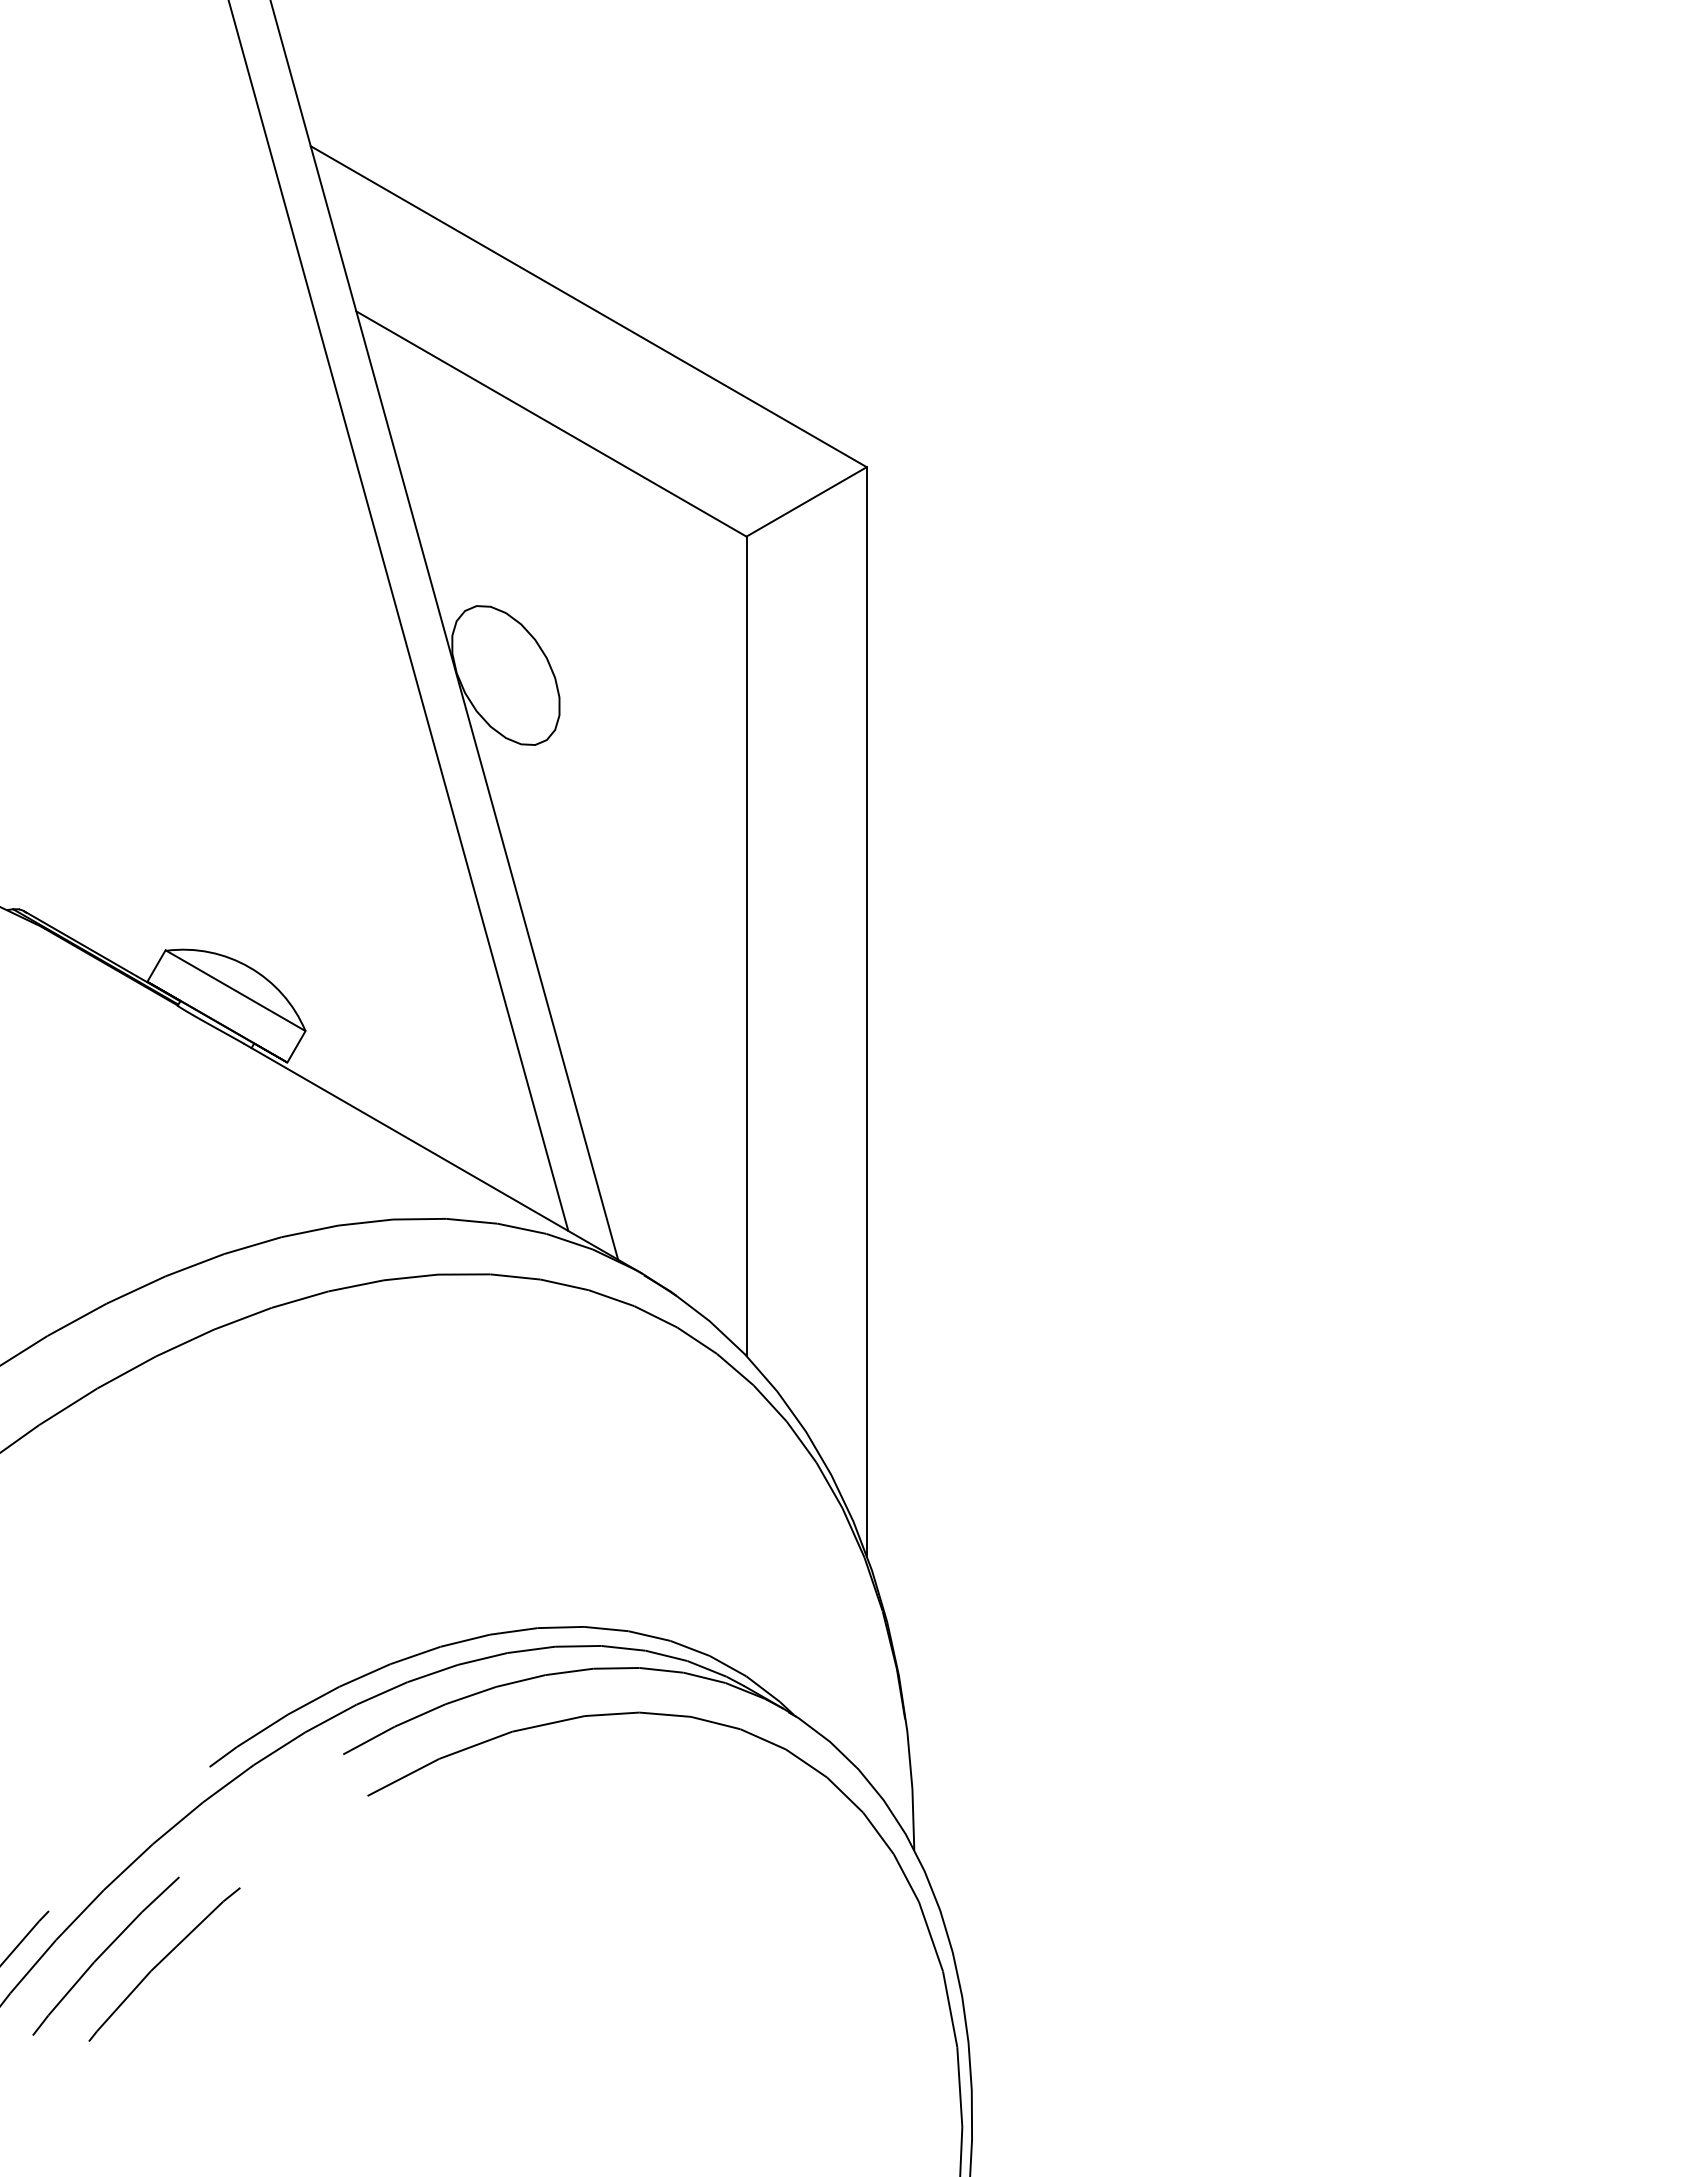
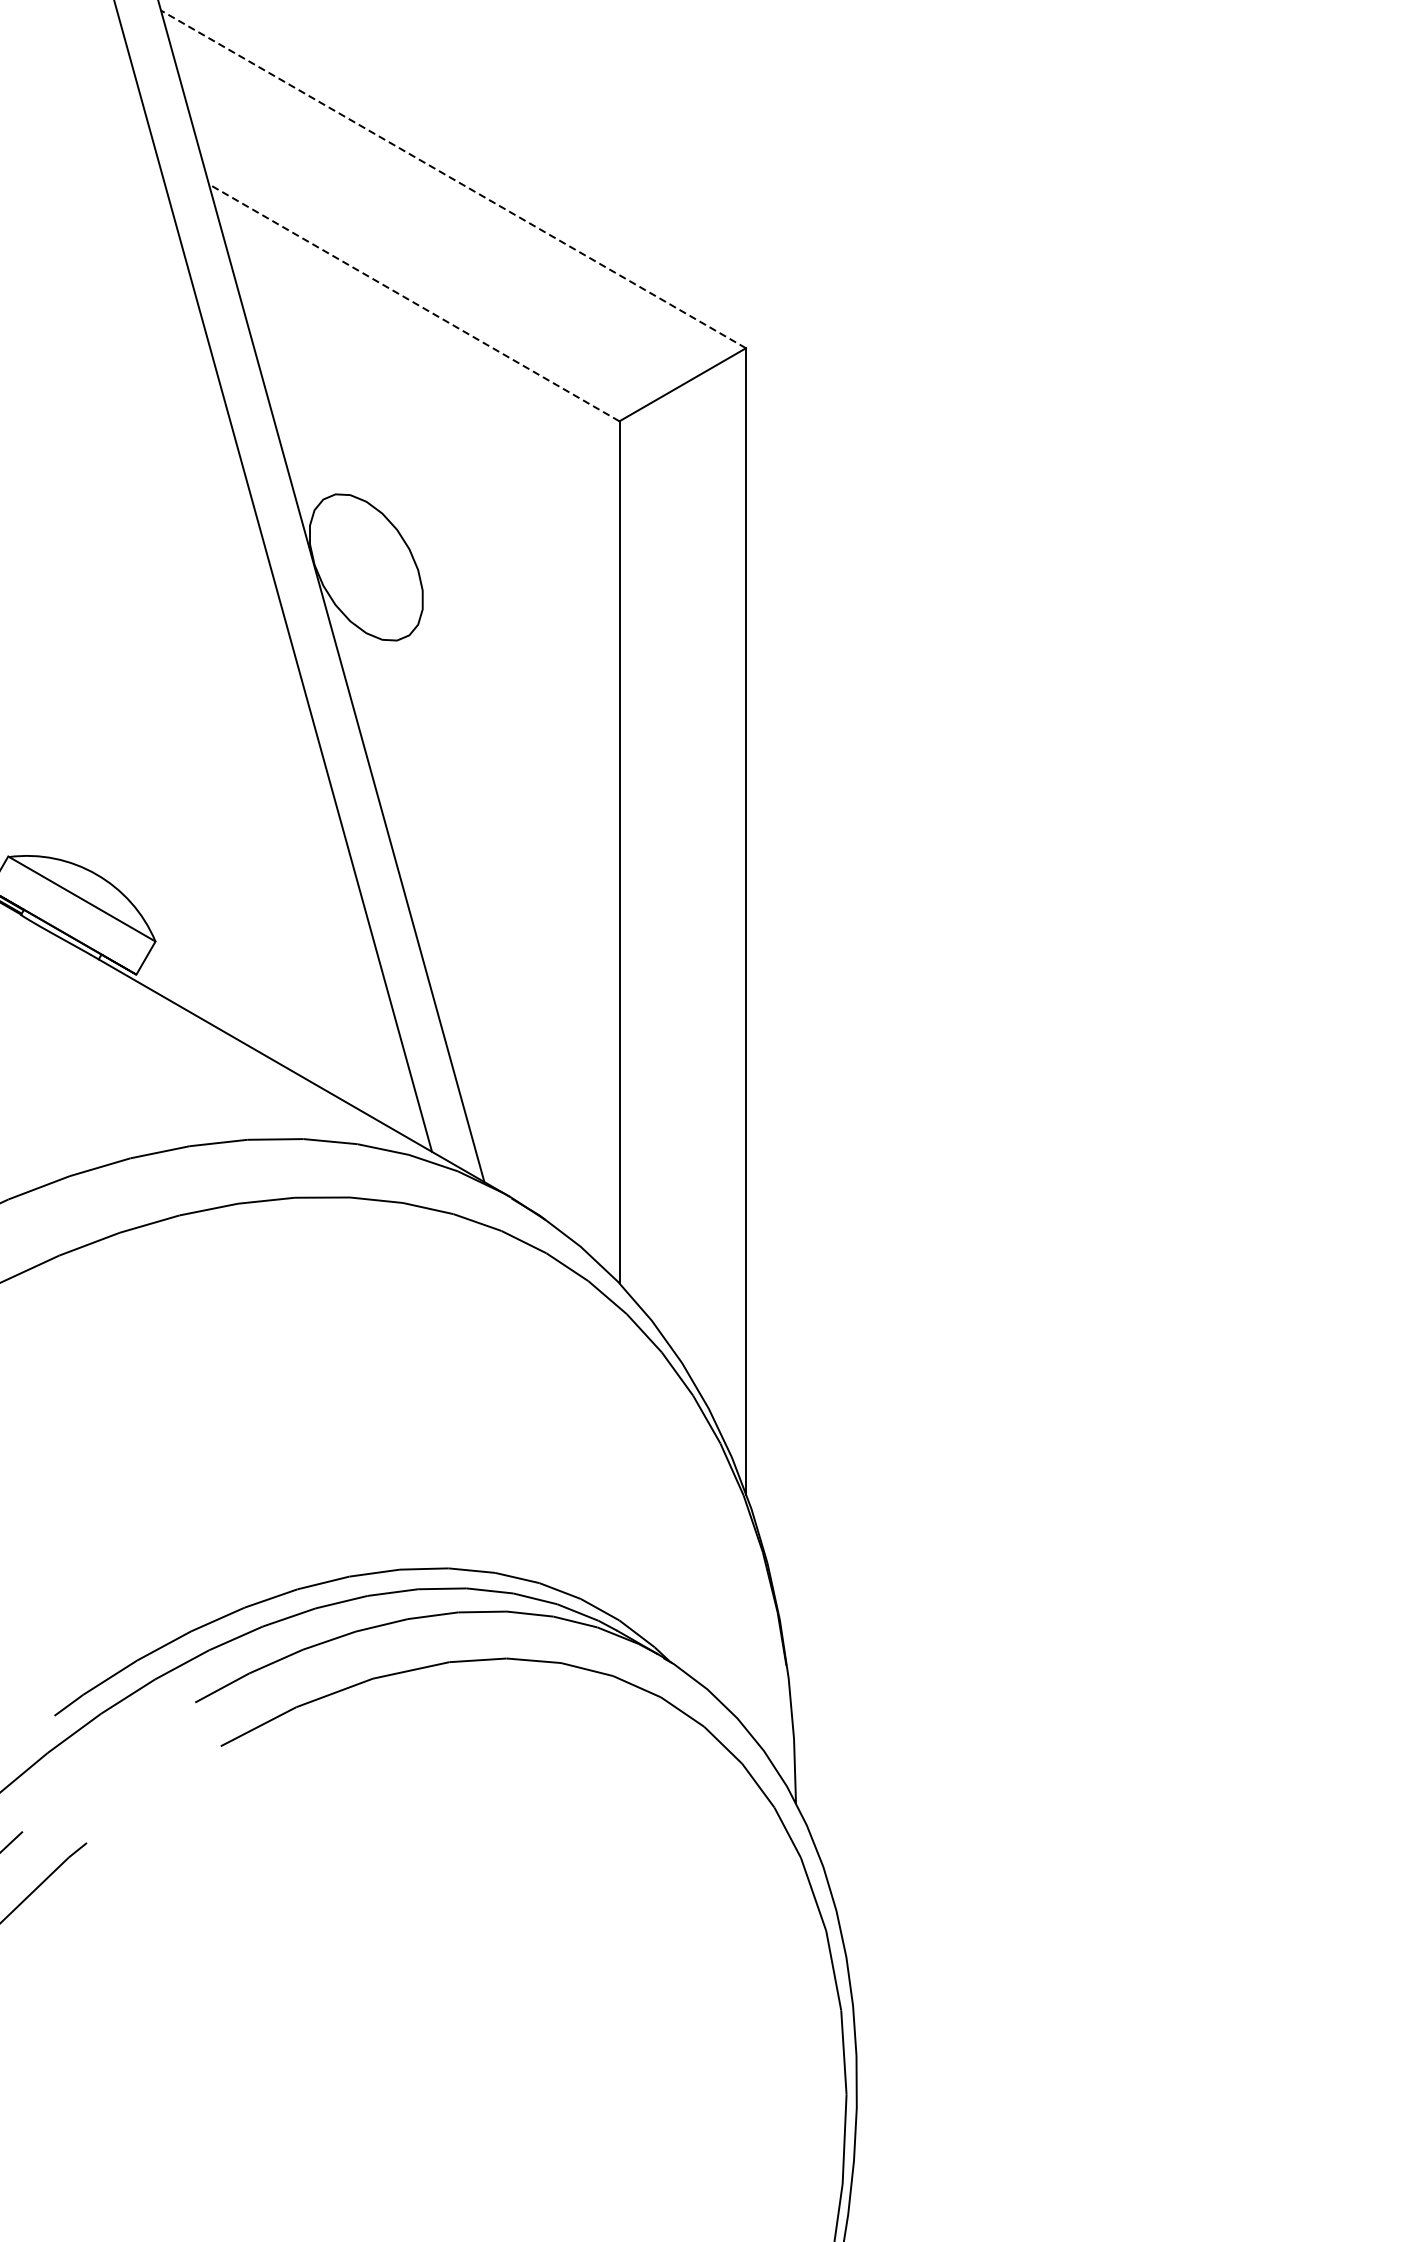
line: (588, 306) -> (453, 179), solid -> dashed
line: (551, 423) -> (414, 302), solid -> dashed

